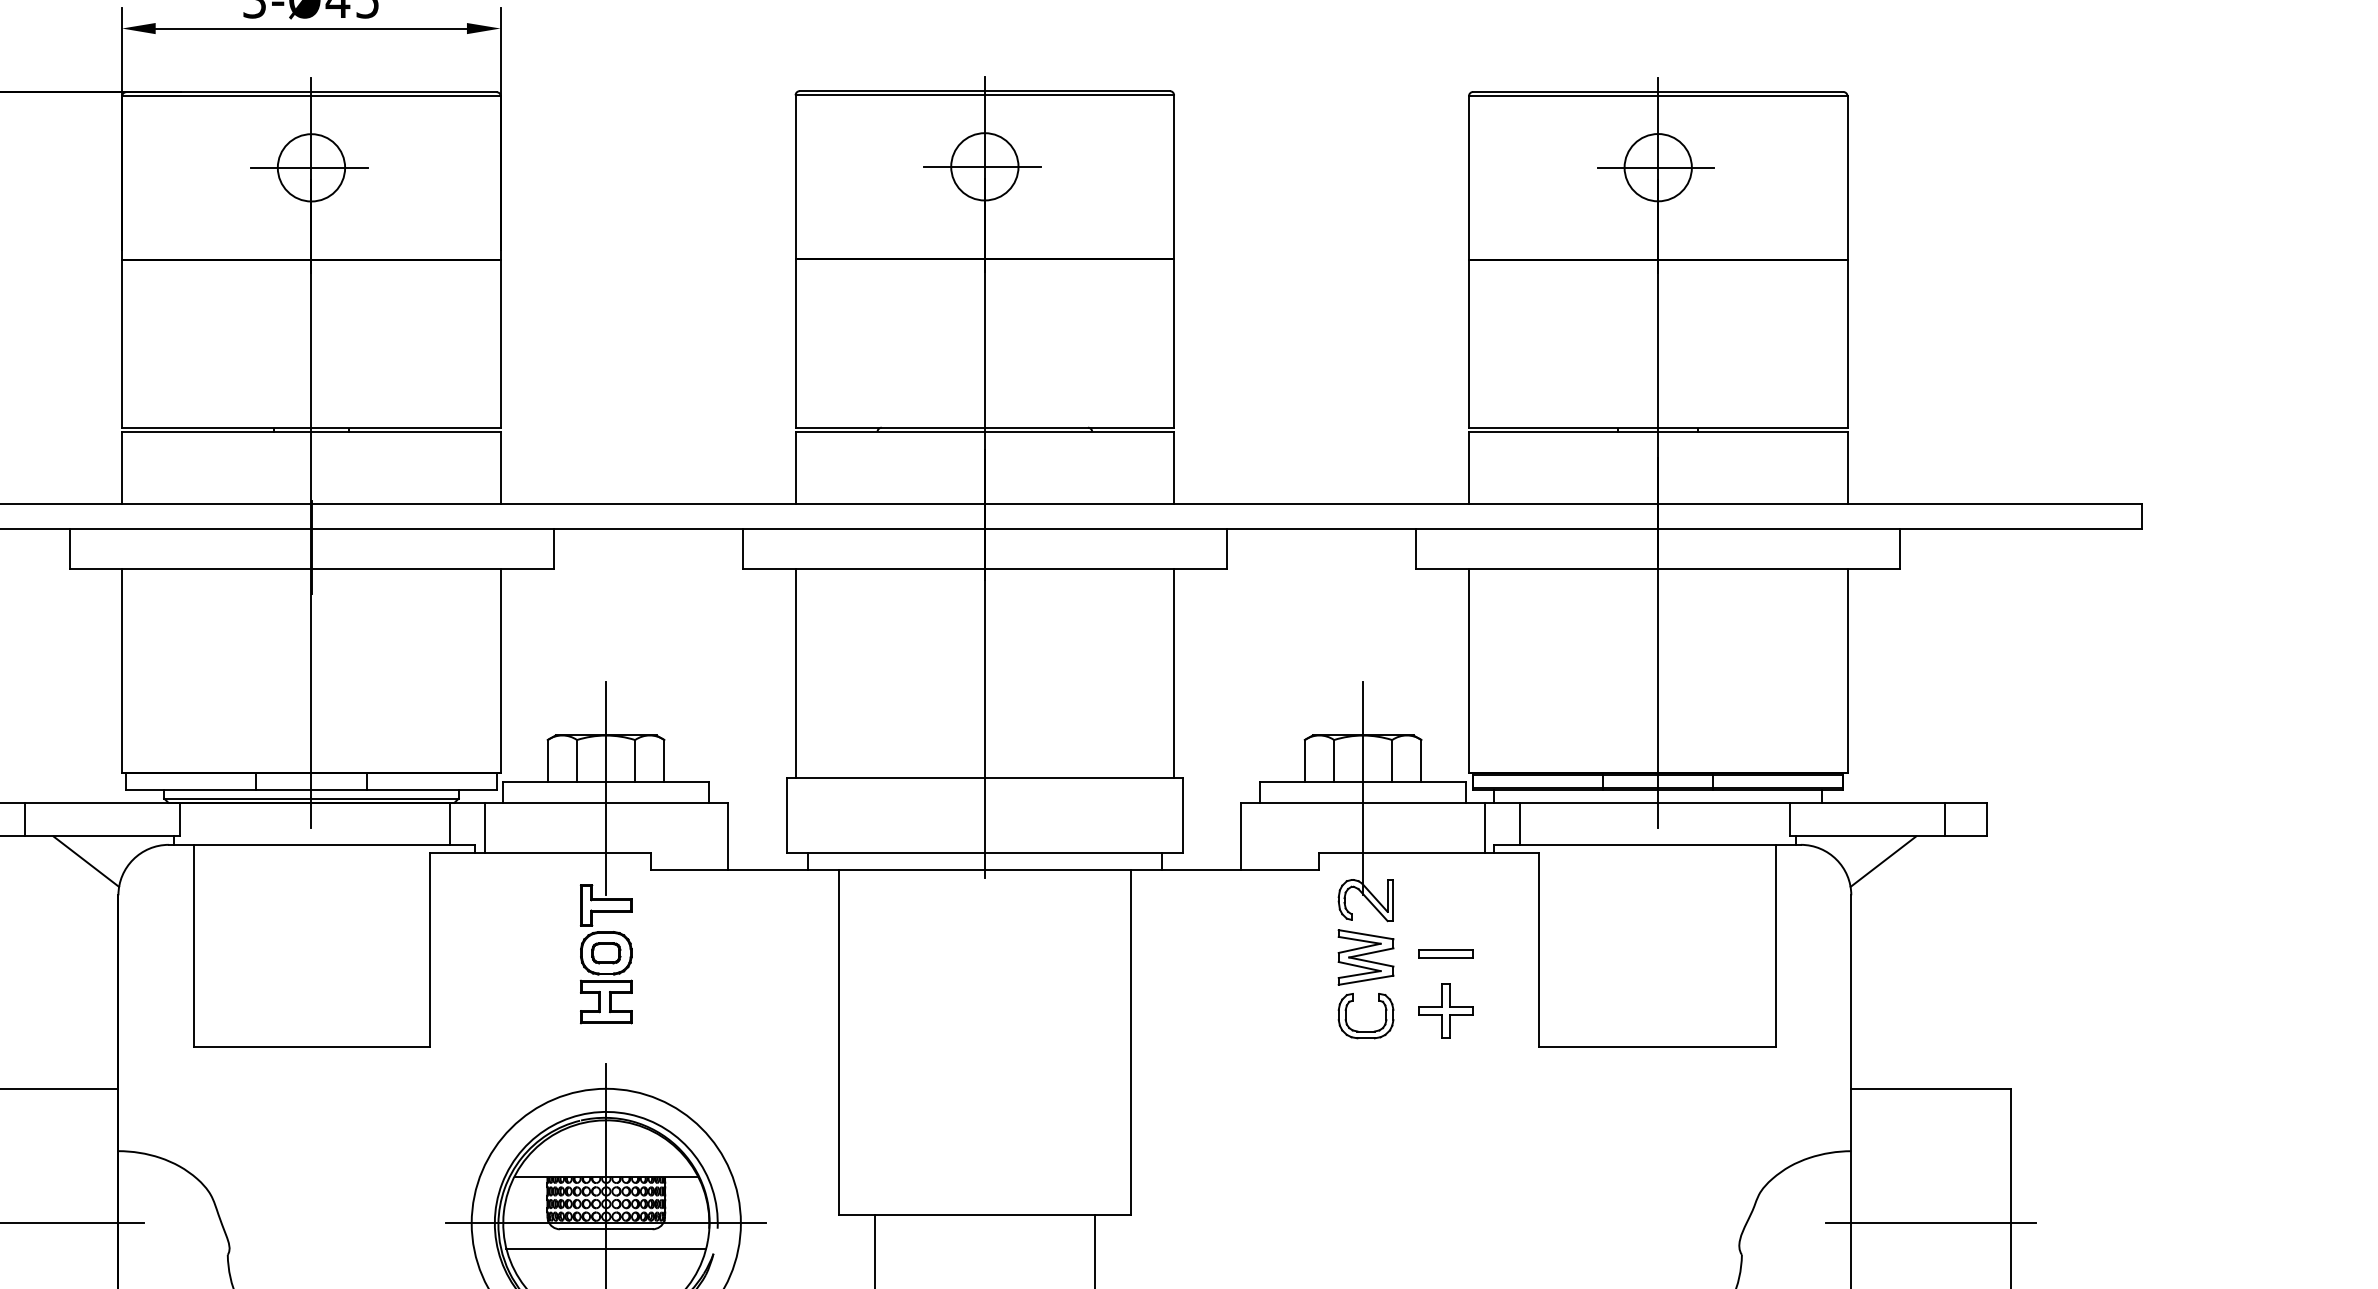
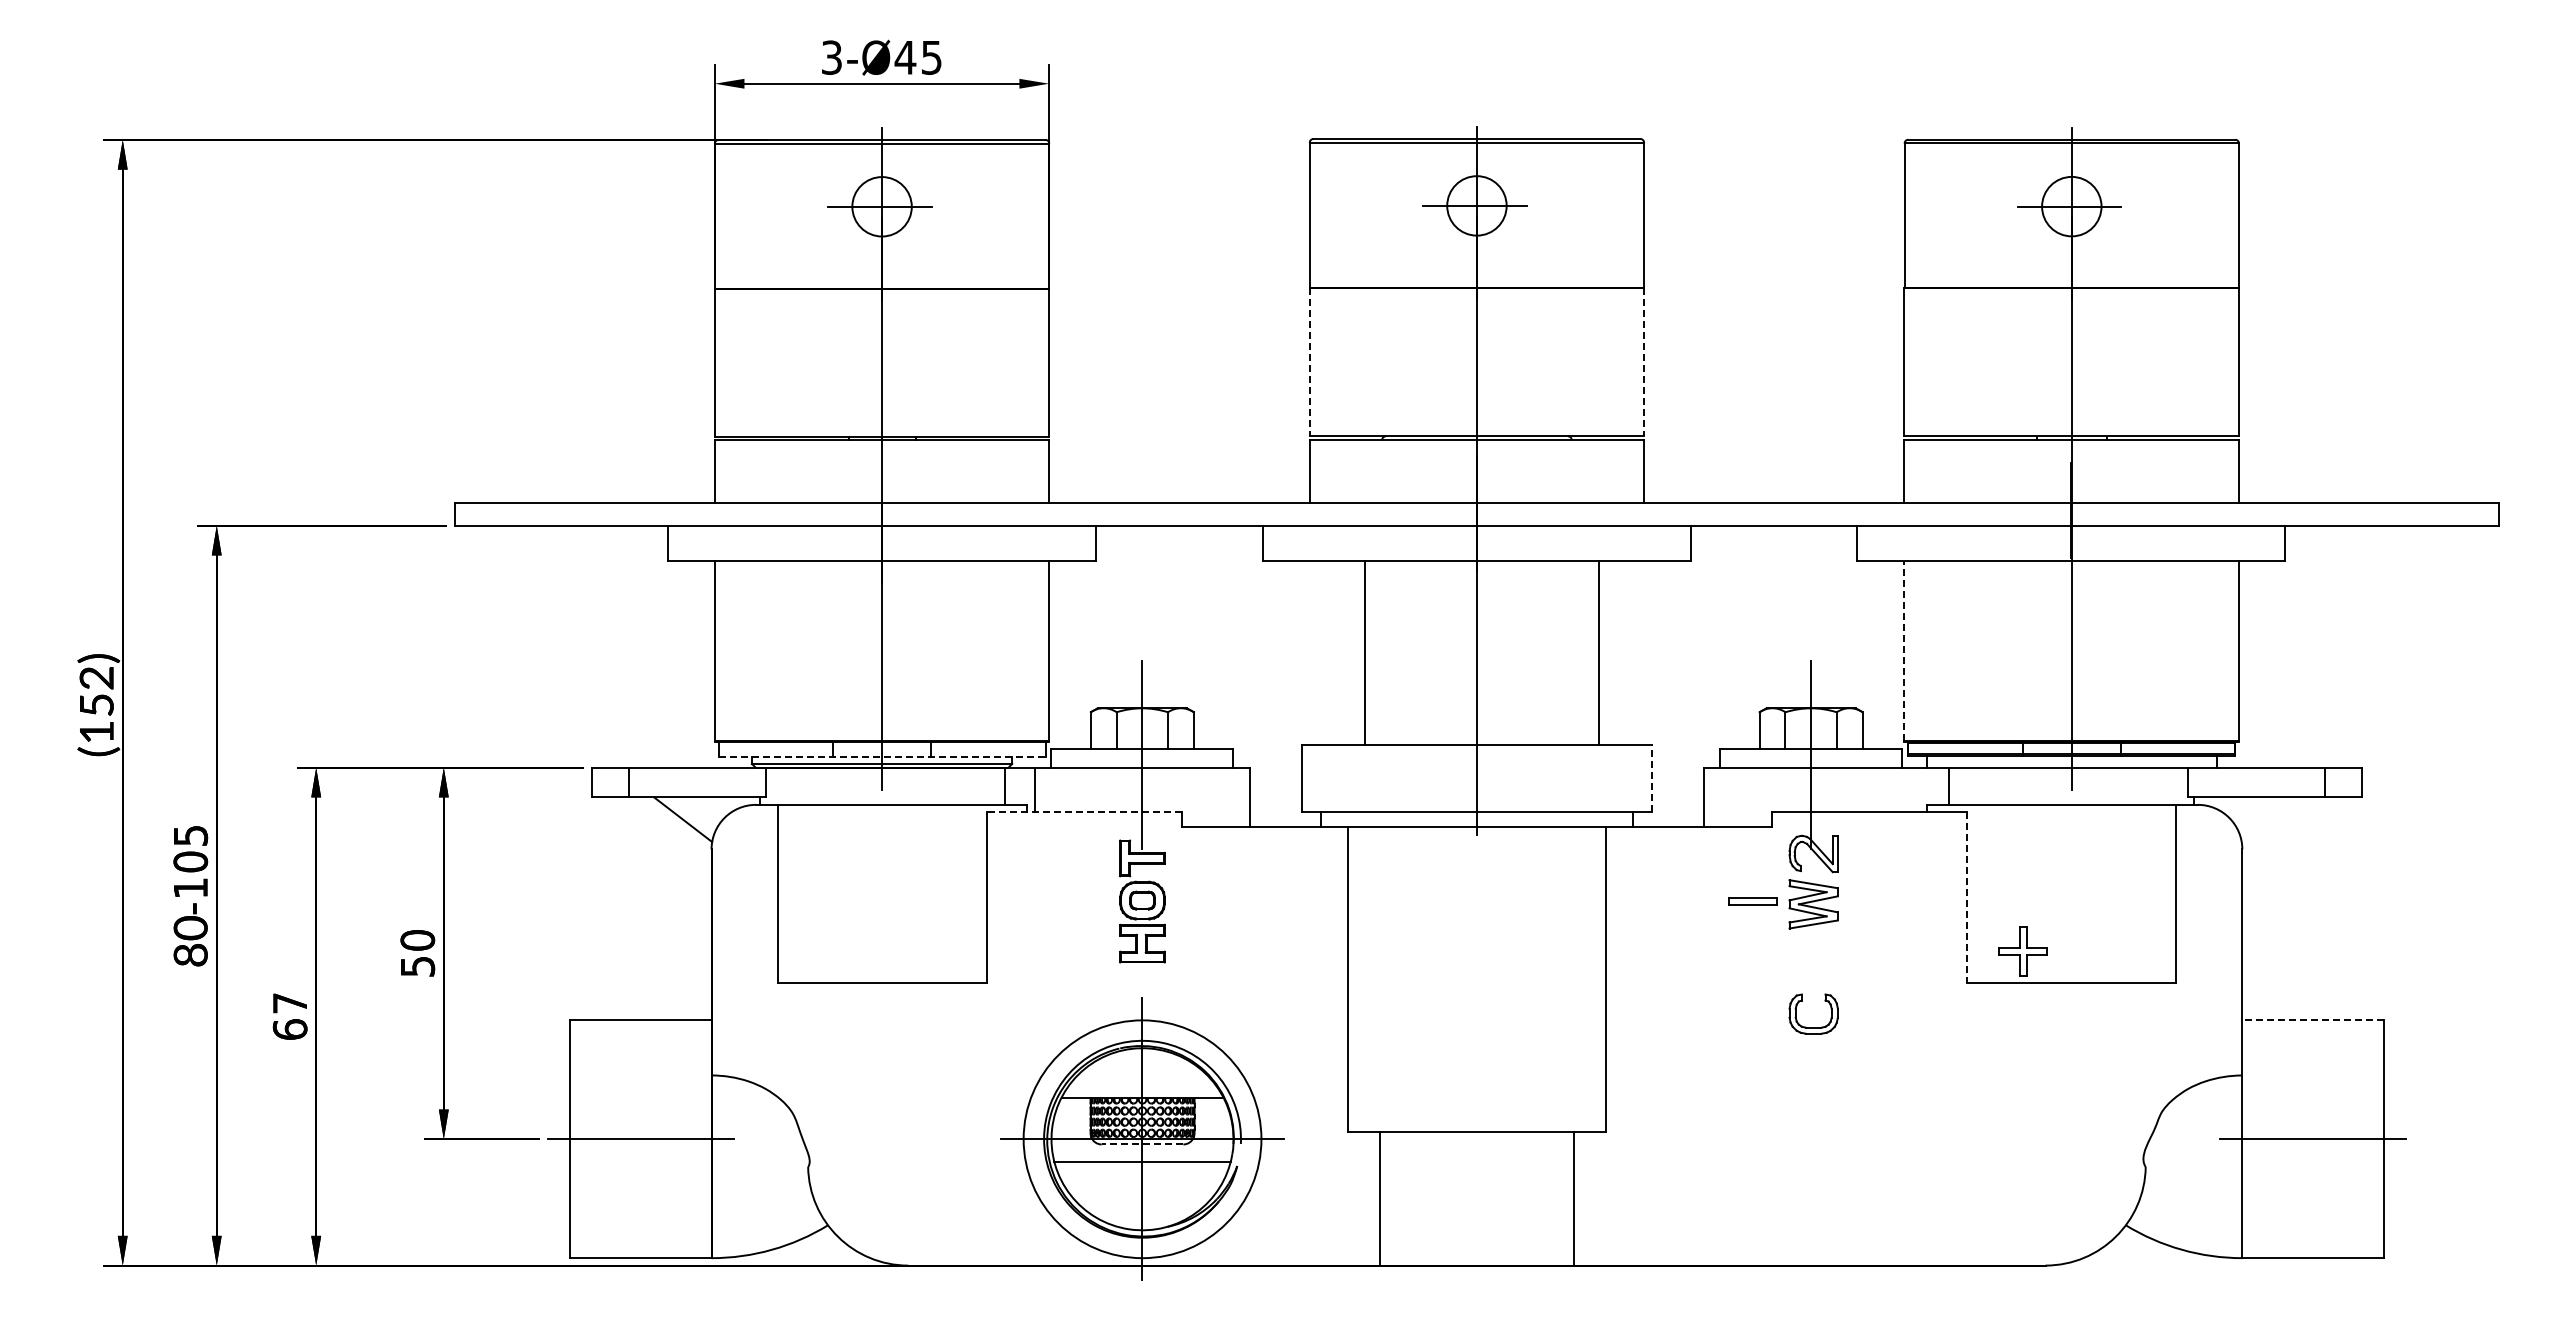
line: (795, 344) -> (1309, 362), solid -> dashed
line: (1174, 344) -> (1644, 362), solid -> dashed
line: (1468, 671) -> (1904, 651), solid -> dashed
line: (795, 673) -> (1364, 653), moved
line: (1174, 673) -> (1599, 653), moved
line: (311, 790) -> (882, 756), solid -> dashed
line: (1182, 815) -> (1651, 778), solid -> dashed
line: (1484, 827) -> (1918, 789), removed
line: (539, 853) -> (1083, 812), solid -> dashed
line: (1883, 861) -> (2270, 819), removed
line: (1539, 950) -> (1966, 898), solid -> dashed
part: (1445, 954) -> (1752, 901), moved
part: (1445, 1010) -> (2022, 951), moved
part: (1365, 1031) -> (1813, 1027), moved
line: (1930, 1088) -> (2312, 1020), solid -> dashed
line: (606, 1229) -> (1142, 1144), solid -> dashed

